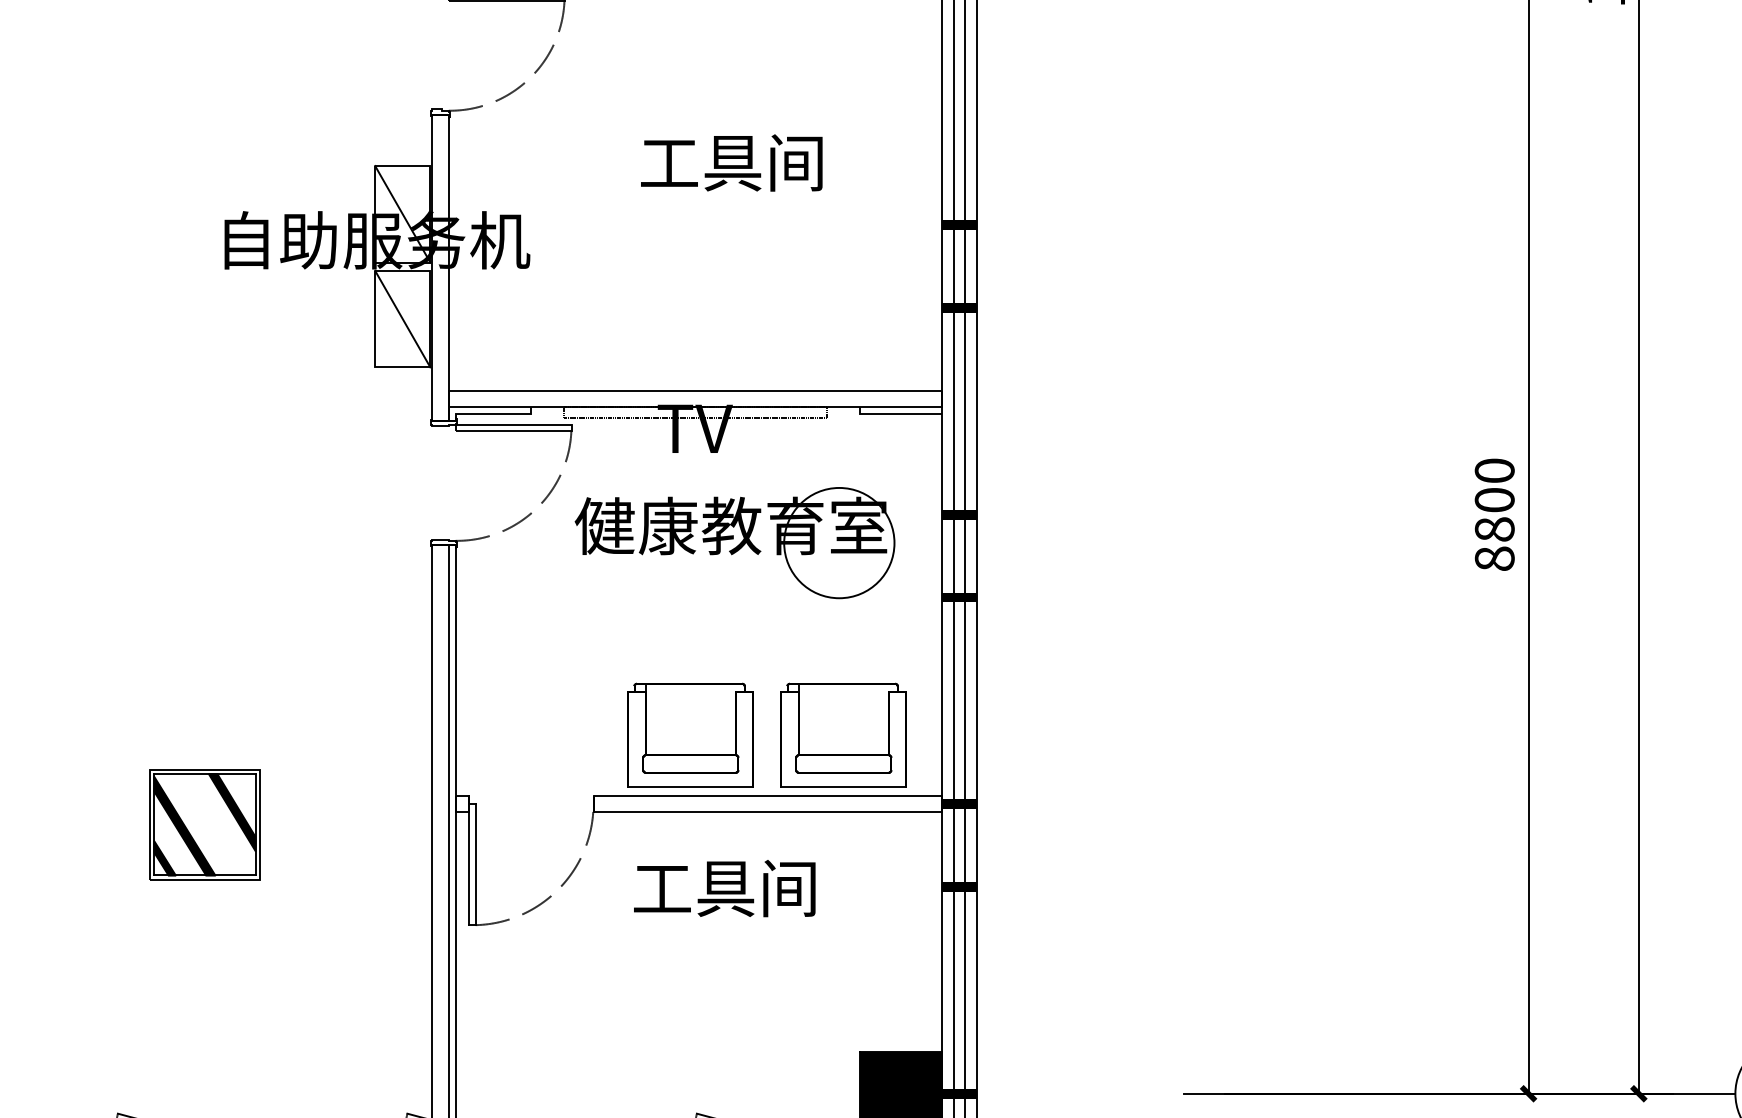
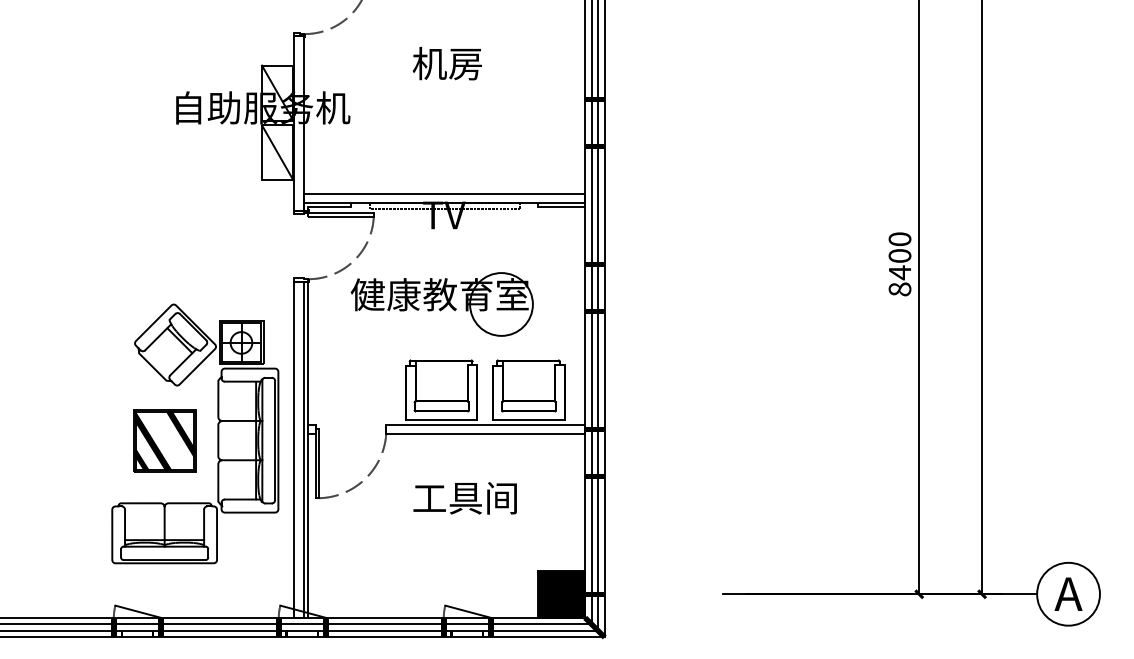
text: (730, 162) -> (464, 63), 工具间 -> 机房
text: (1493, 529) -> (899, 272), 8800 -> 8400
part: (734, 543) -> (441, 304), moved
part: (297, 811) -> (217, 433), added
text: (723, 888) -> (464, 498), moved

